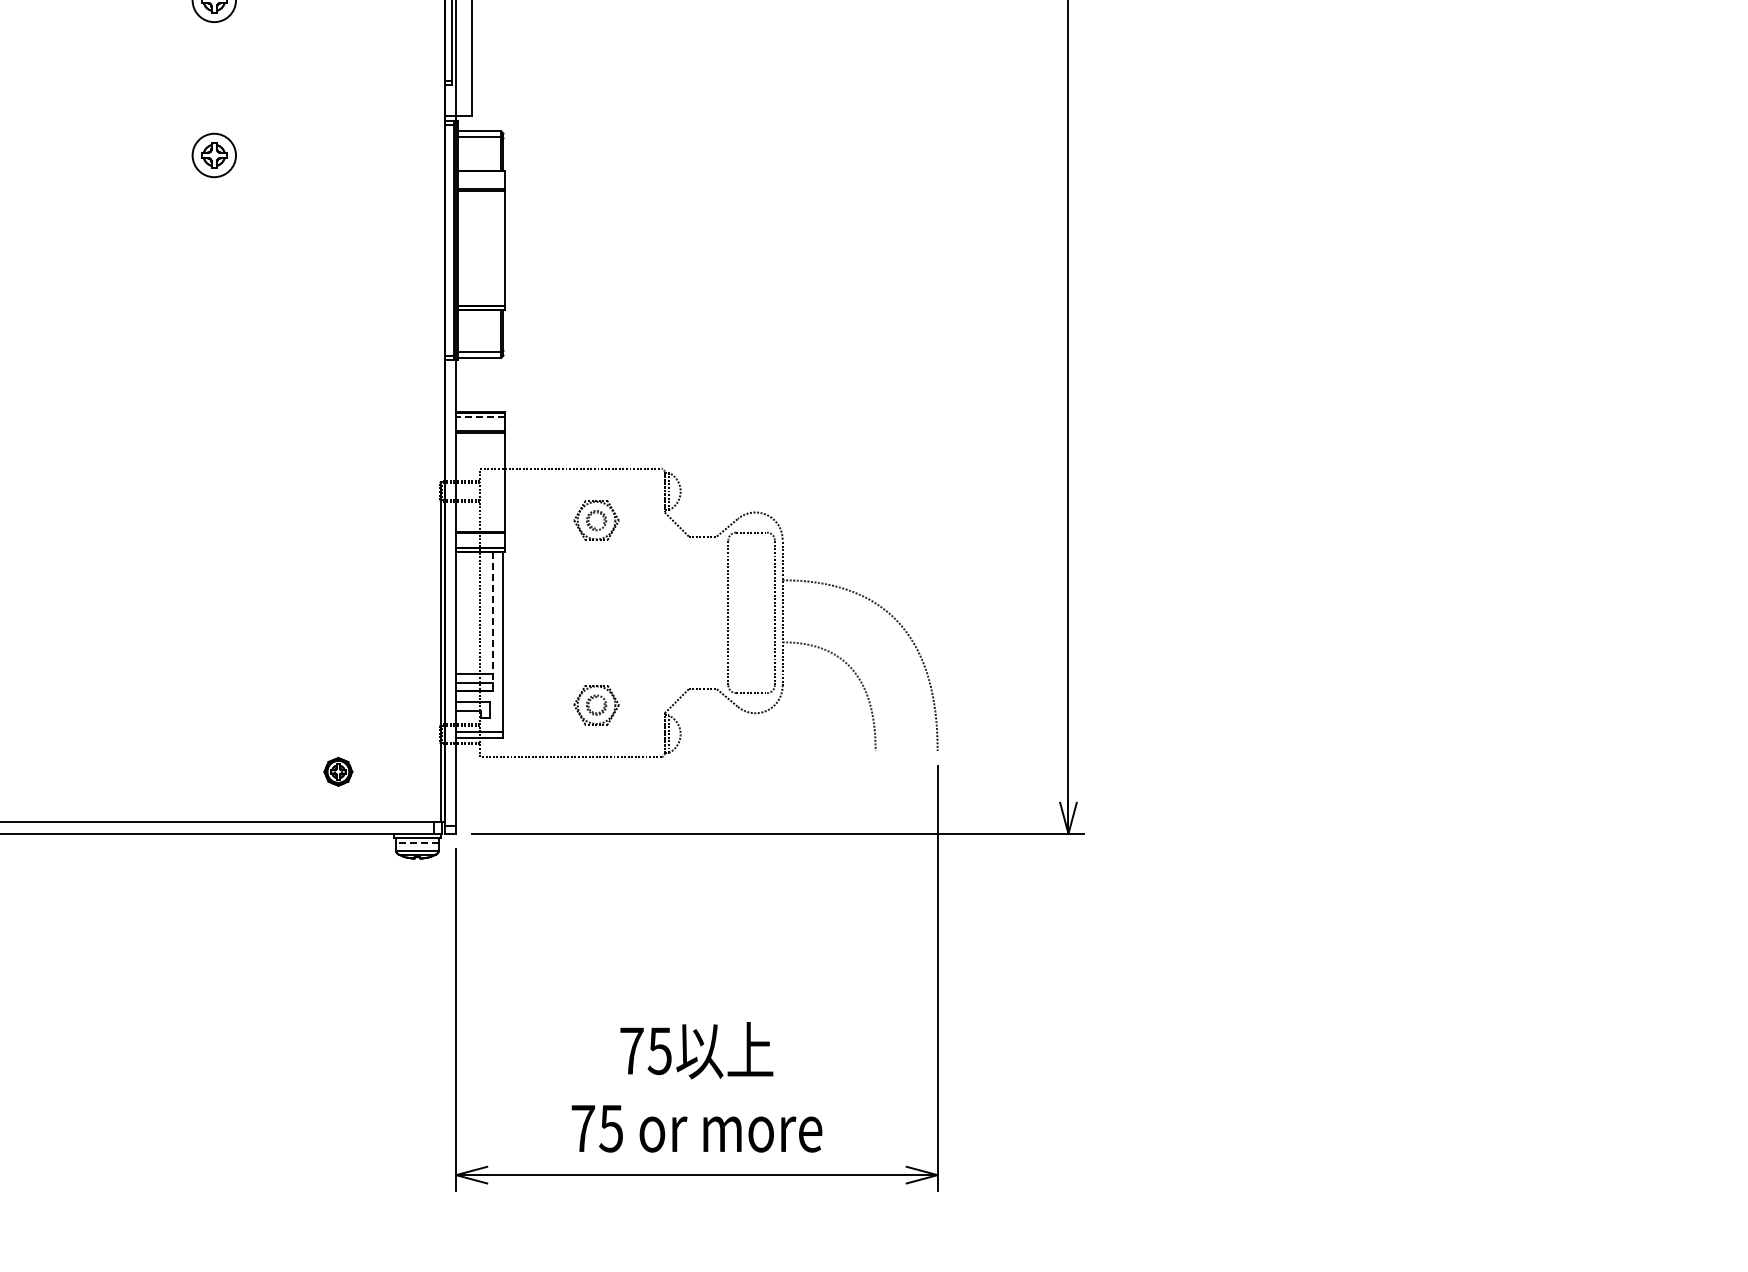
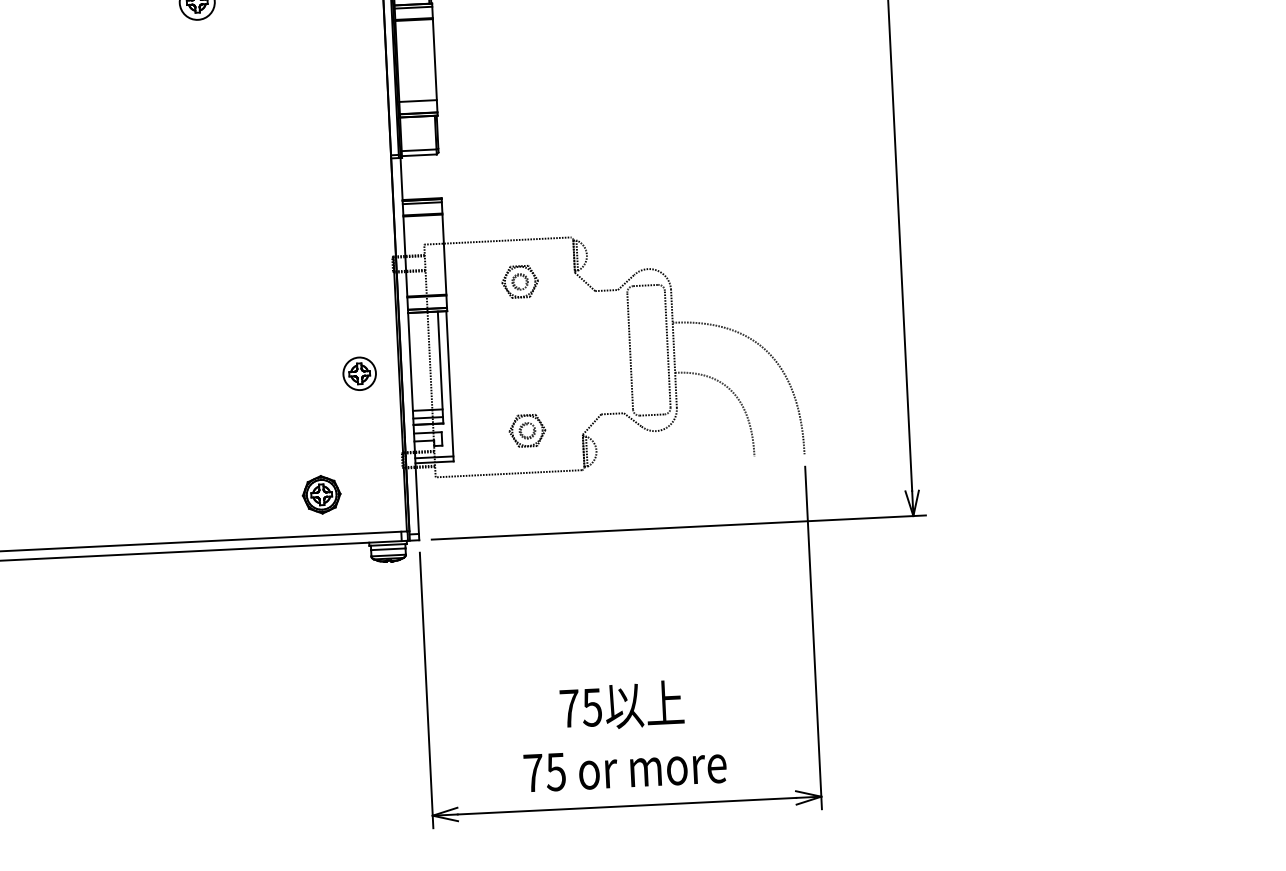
line: (481, 175) -> (413, 7), added
line: (481, 290) -> (418, 100), added
line: (479, 417) -> (421, 203), dashed -> solid
line: (492, 622) -> (440, 368), dashed -> solid
part: (392, 624) -> (359, 373), added
part: (338, 771) -> (321, 494), size x1.67
line: (416, 843) -> (387, 549), dashed -> solid

